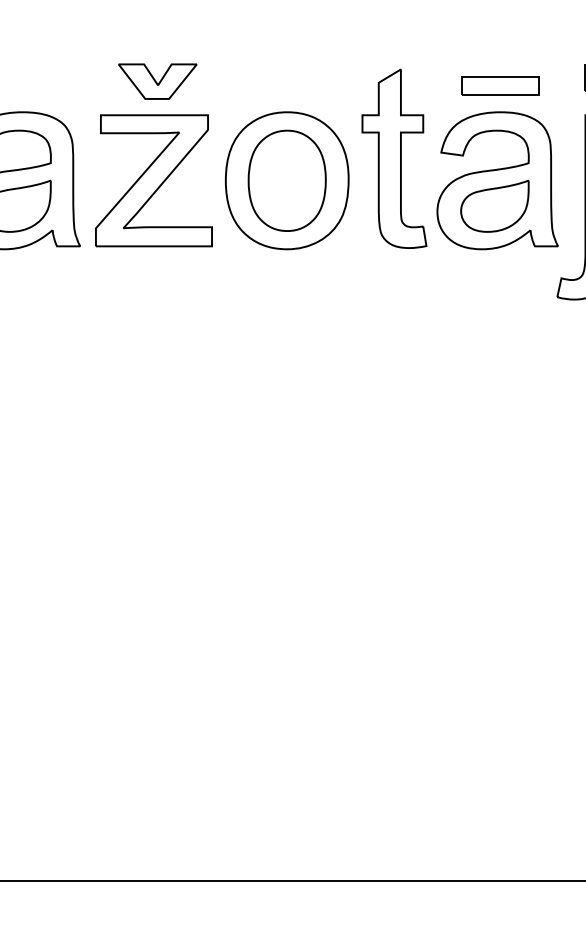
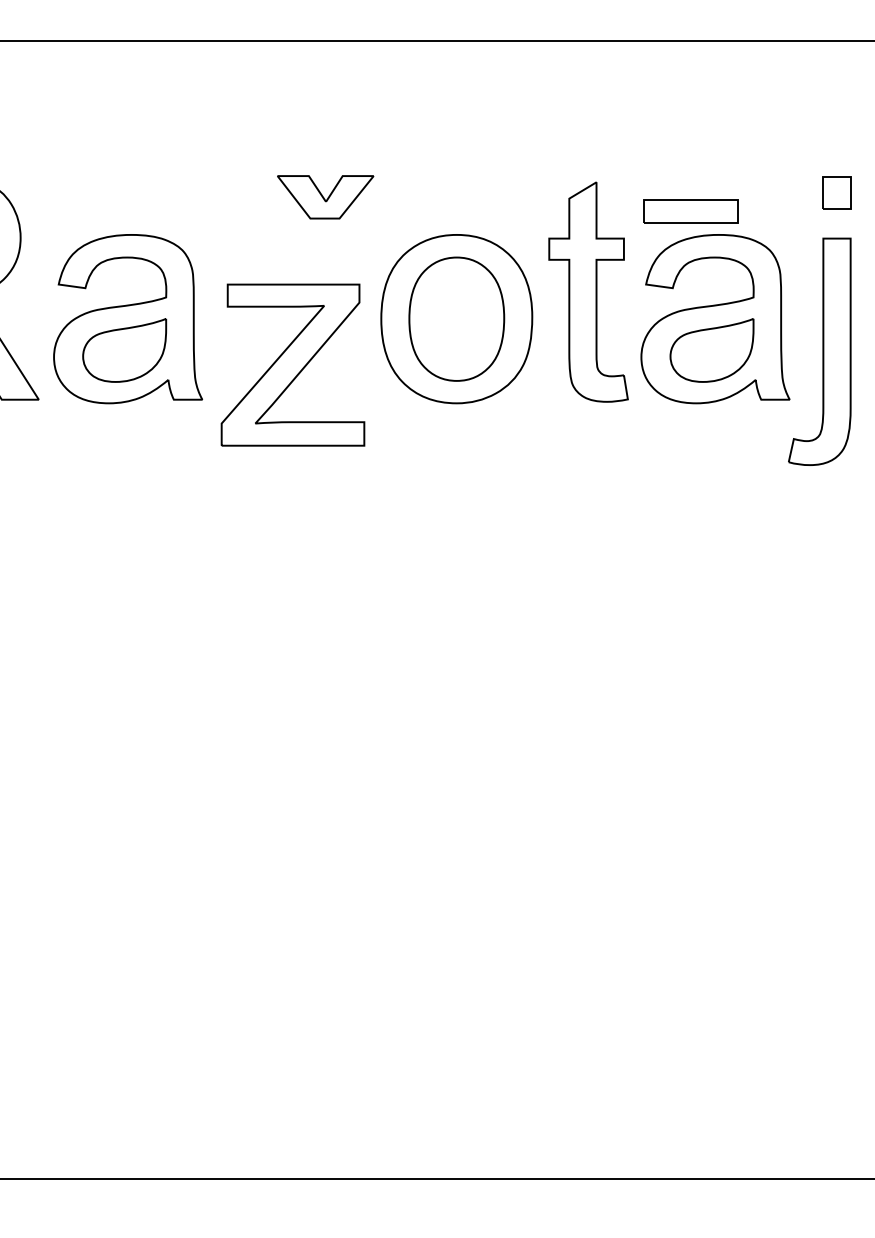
part: (157, 81) -> (325, 197), moved
part: (500, 85) -> (690, 211), moved
part: (153, 180) -> (292, 364), moved

